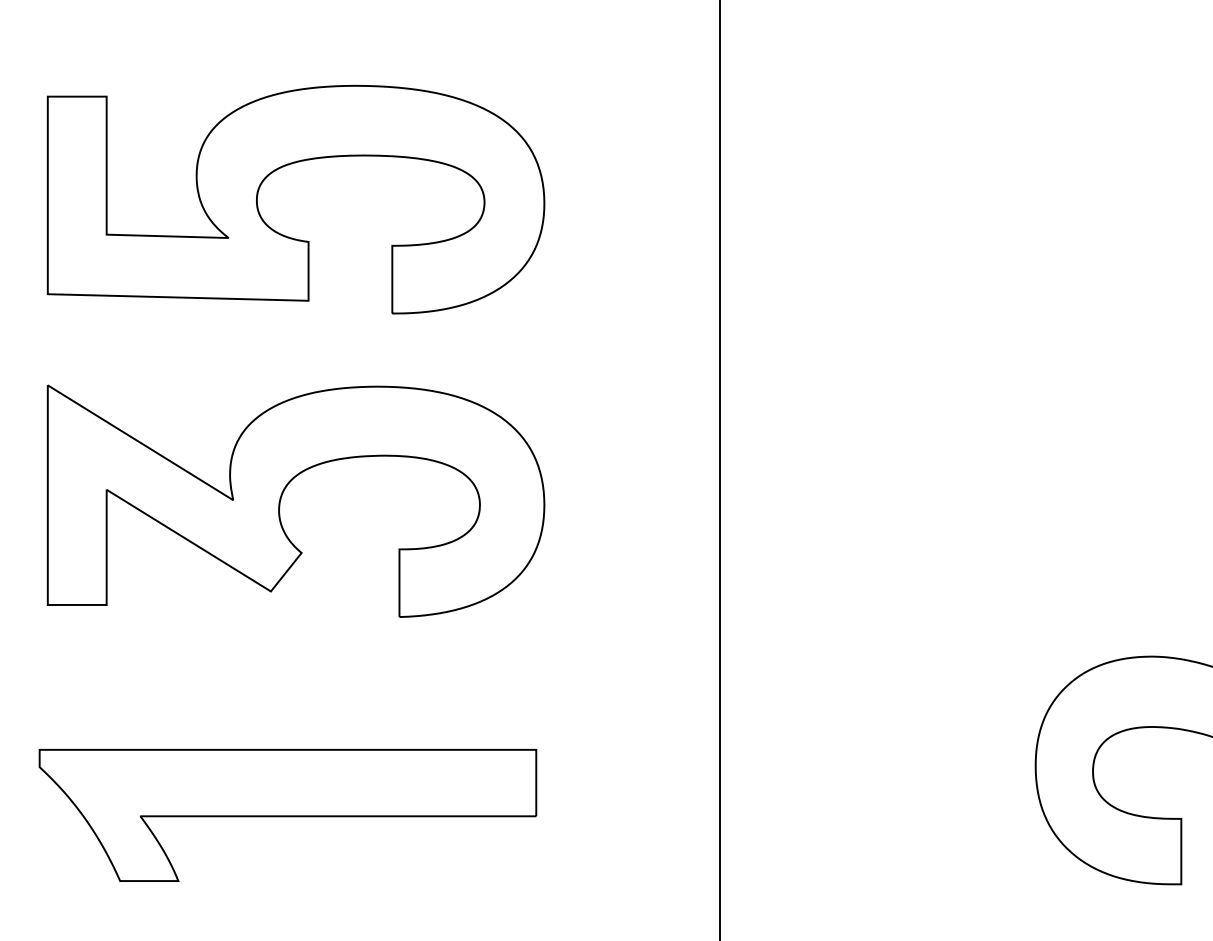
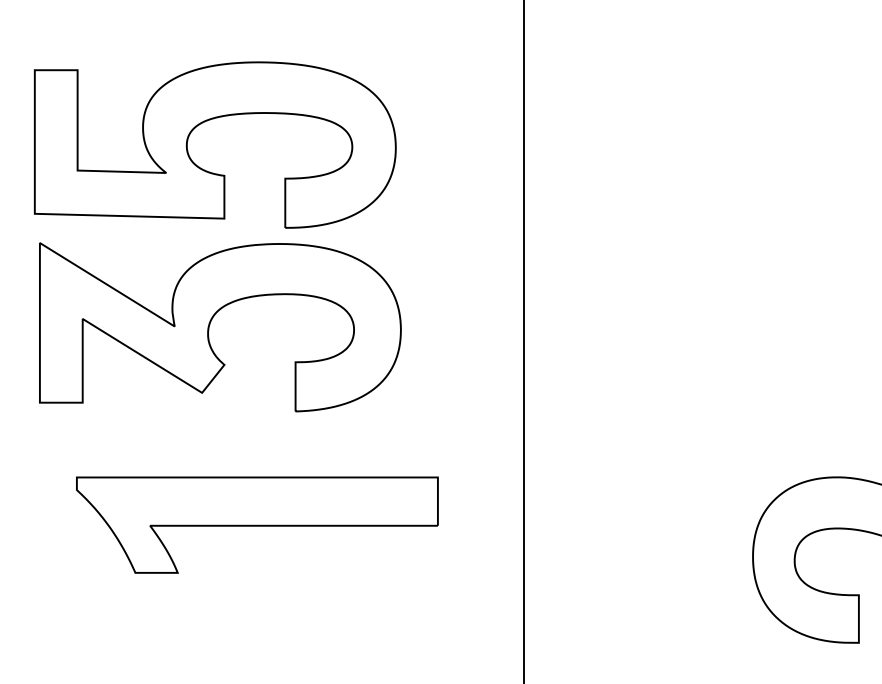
part: (282, 496) -> (210, 323), moved
part: (287, 815) -> (257, 525), moved

